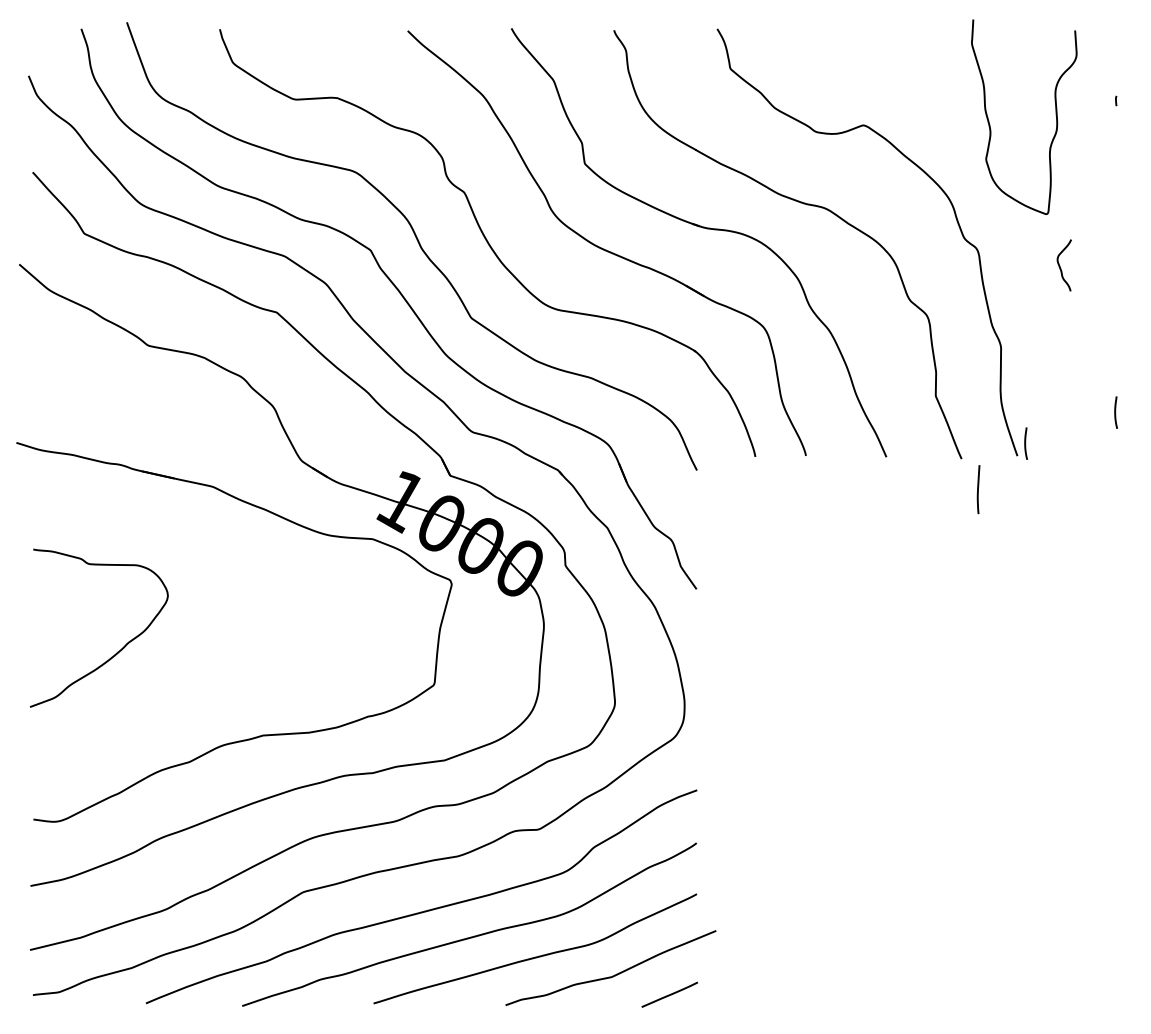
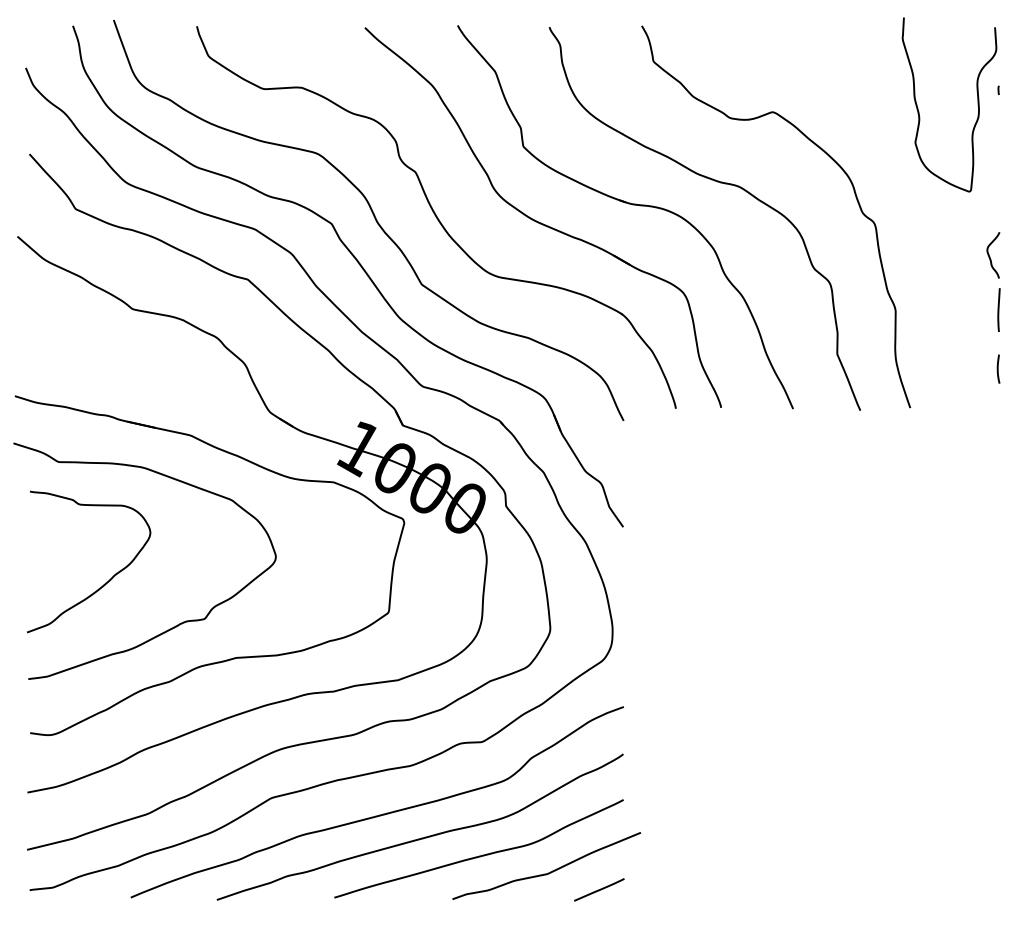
curve: (1055, 115) -> (977, 103), moved
curve: (1060, 265) -> (989, 255), moved
line: (1025, 443) -> (917, 396), removed
curve: (978, 489) -> (998, 309), moved
curve: (197, 698) -> (176, 624), added

